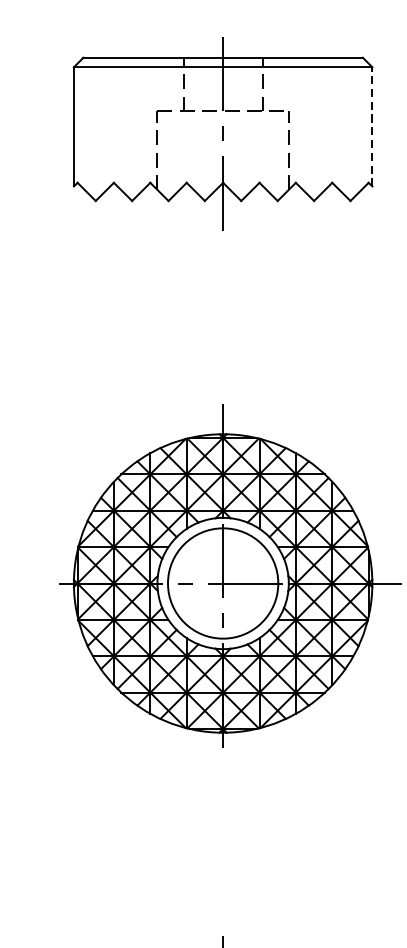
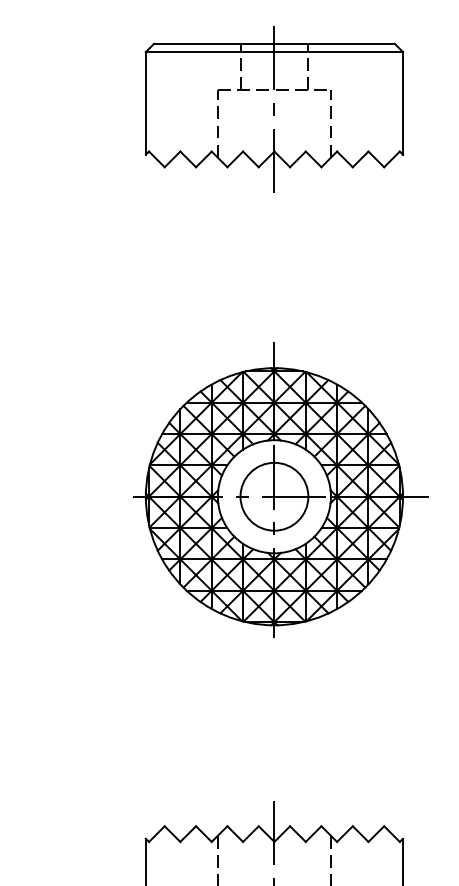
line: (372, 125) -> (403, 102), dashed -> solid
circle: (223, 583) -> (274, 496), size x0.71

